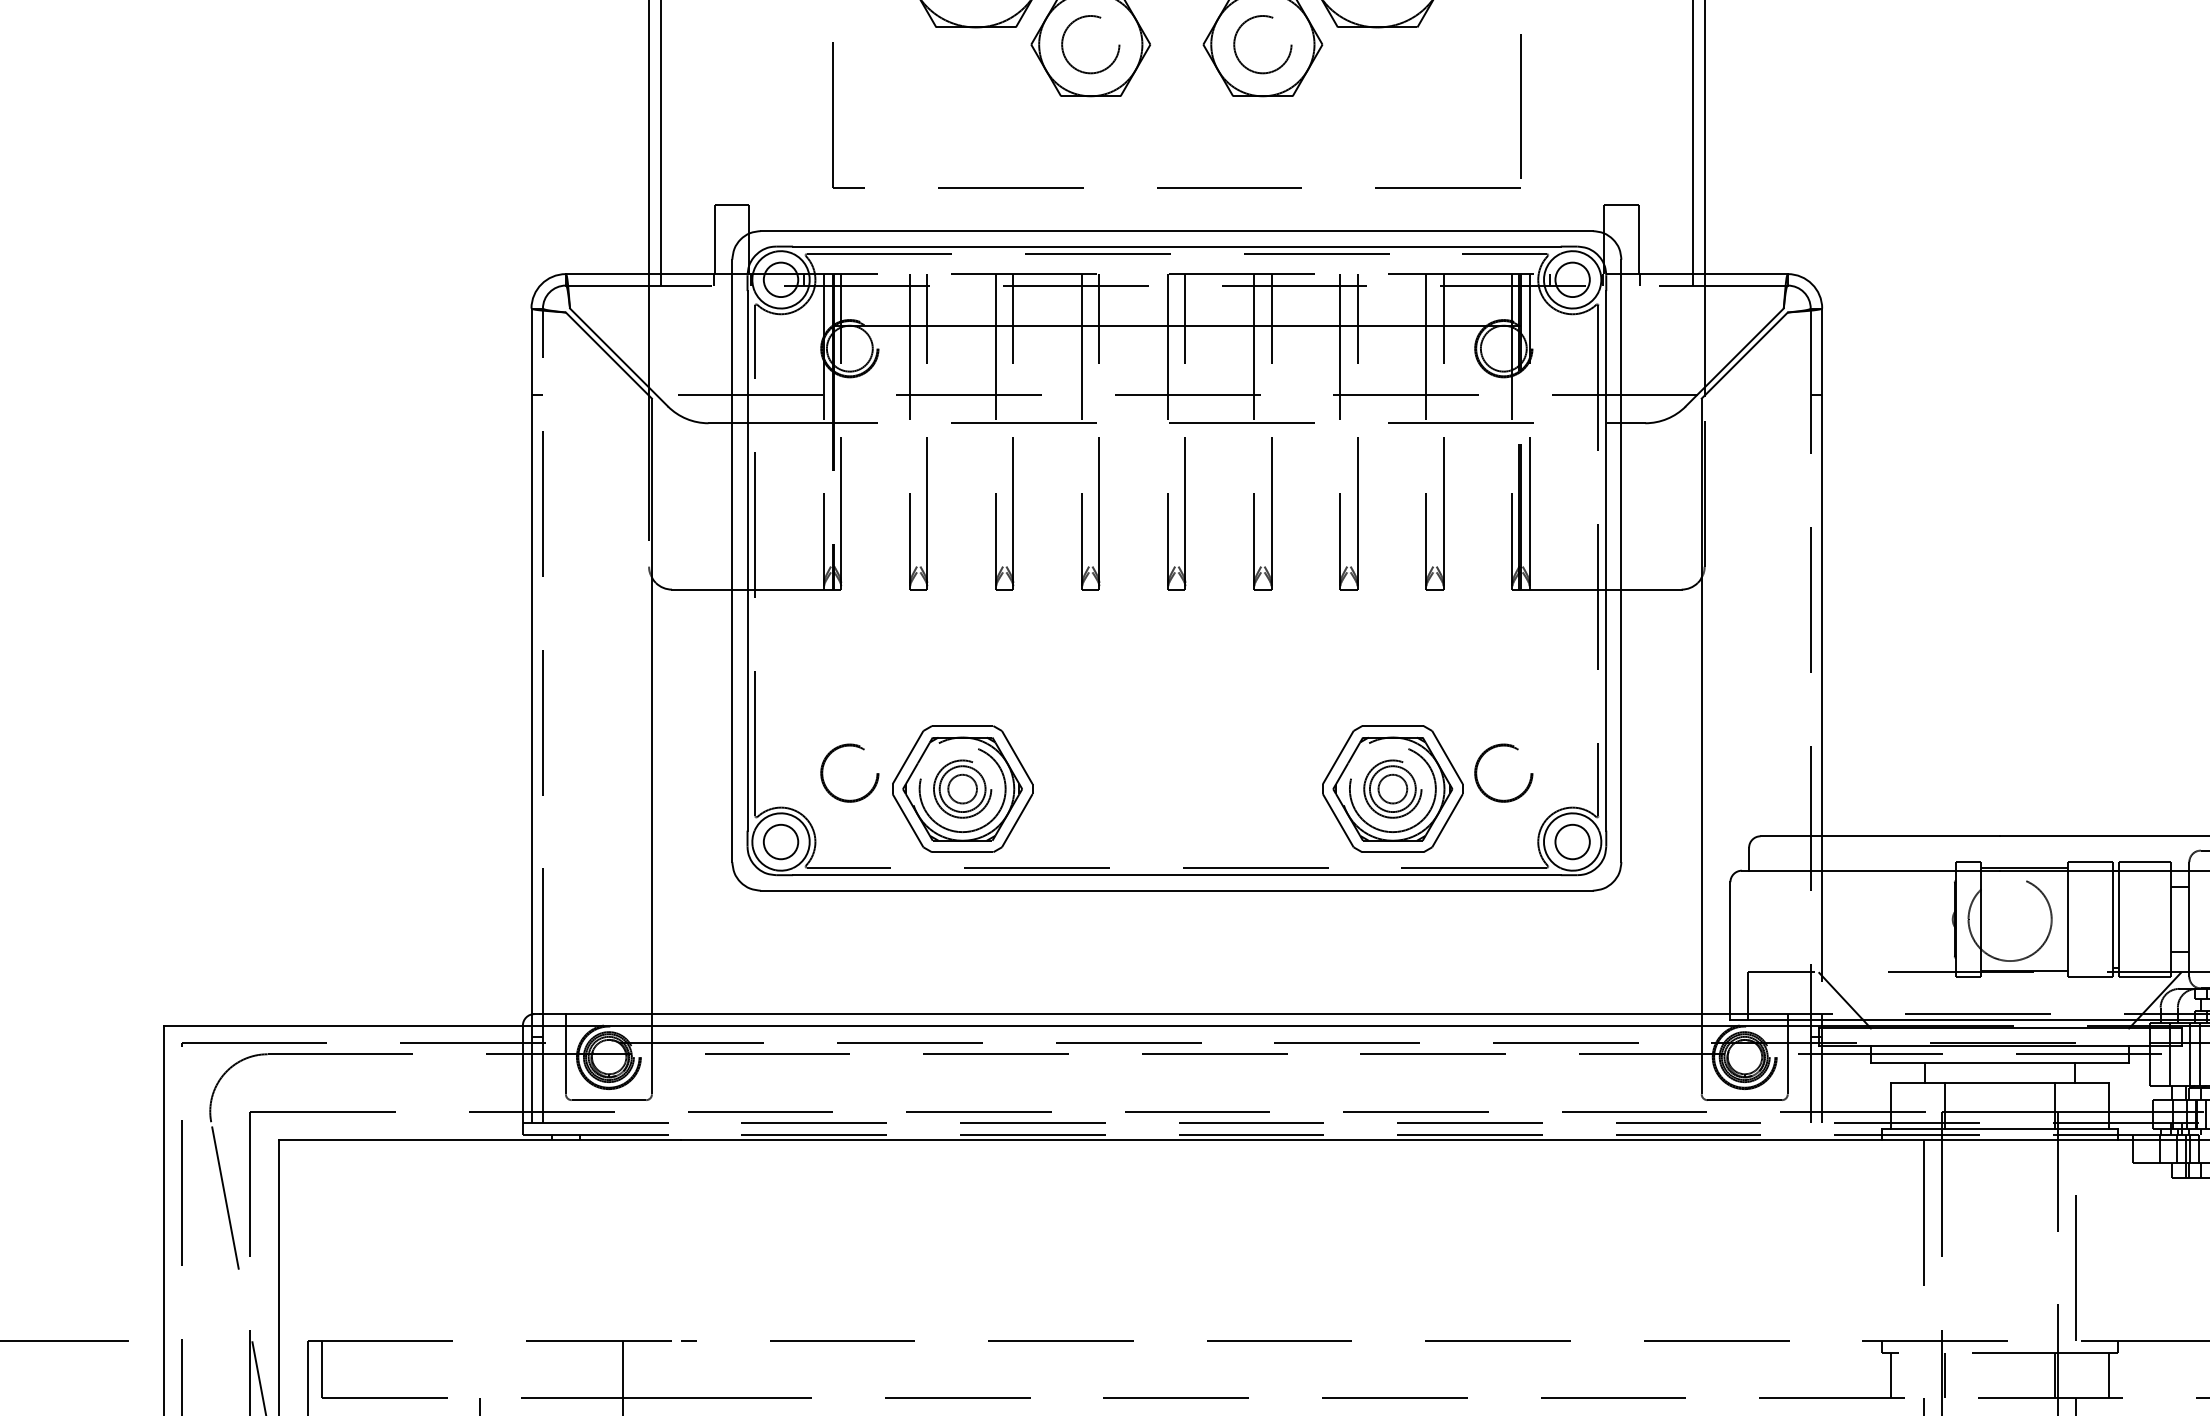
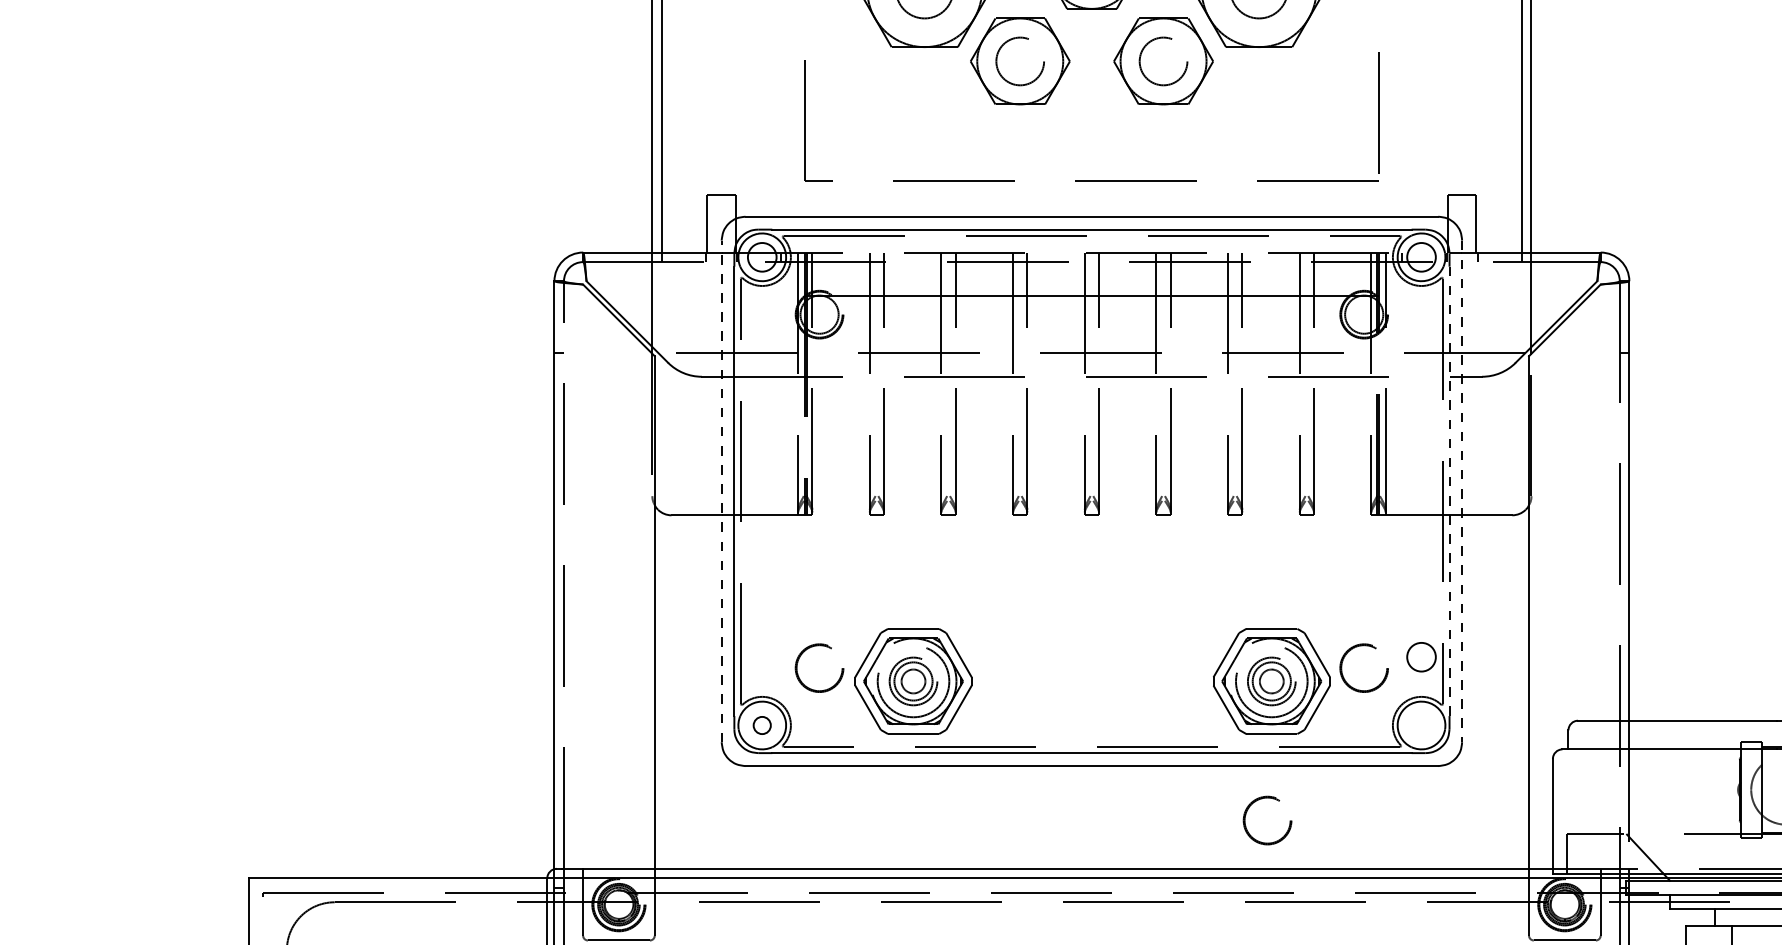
line: (732, 560) -> (721, 491), solid -> dashed
line: (1606, 560) -> (1449, 491), solid -> dashed
line: (1621, 561) -> (1462, 491), solid -> dashed
circle: (780, 841) -> (761, 725), size x0.6
circle: (1572, 841) -> (1421, 656), moved
part: (1374, 933) -> (1256, 801), added

